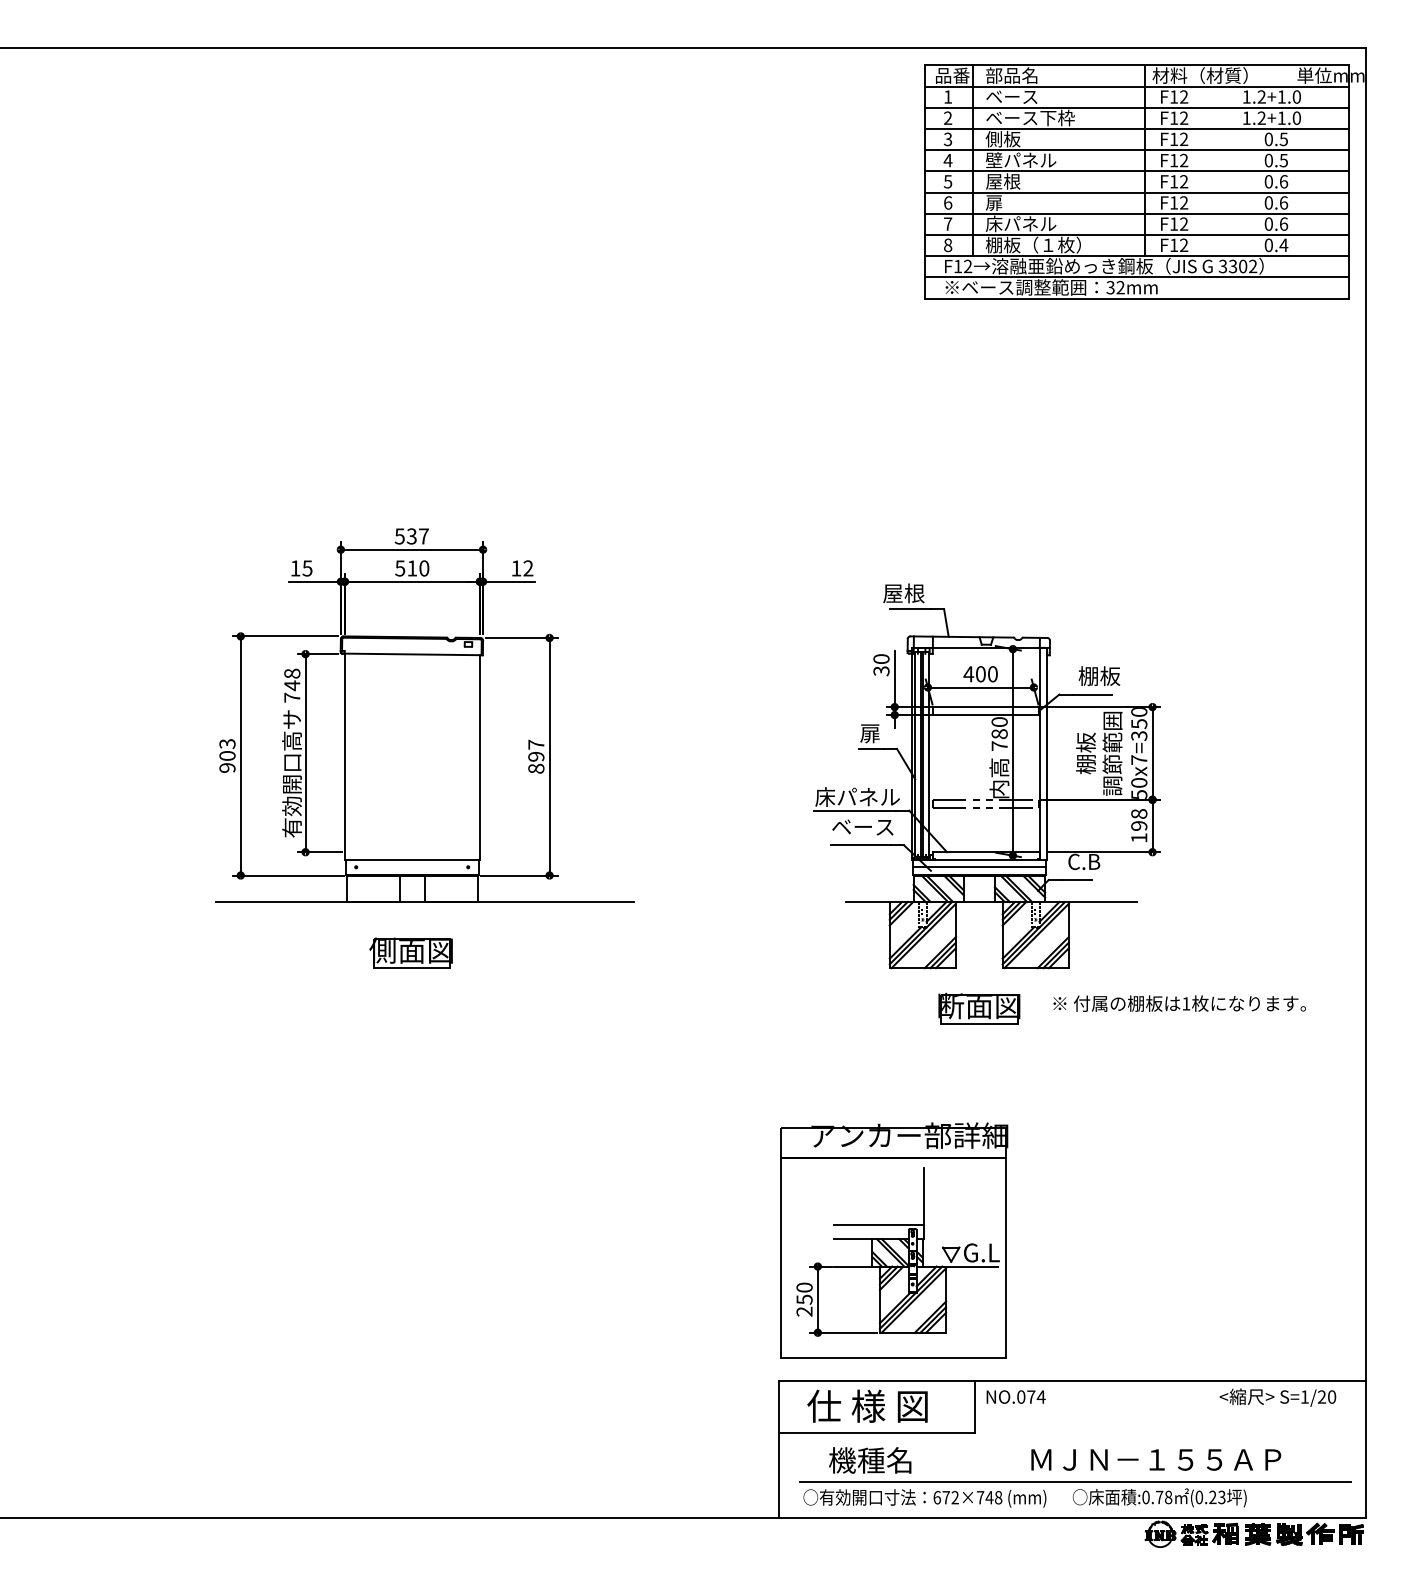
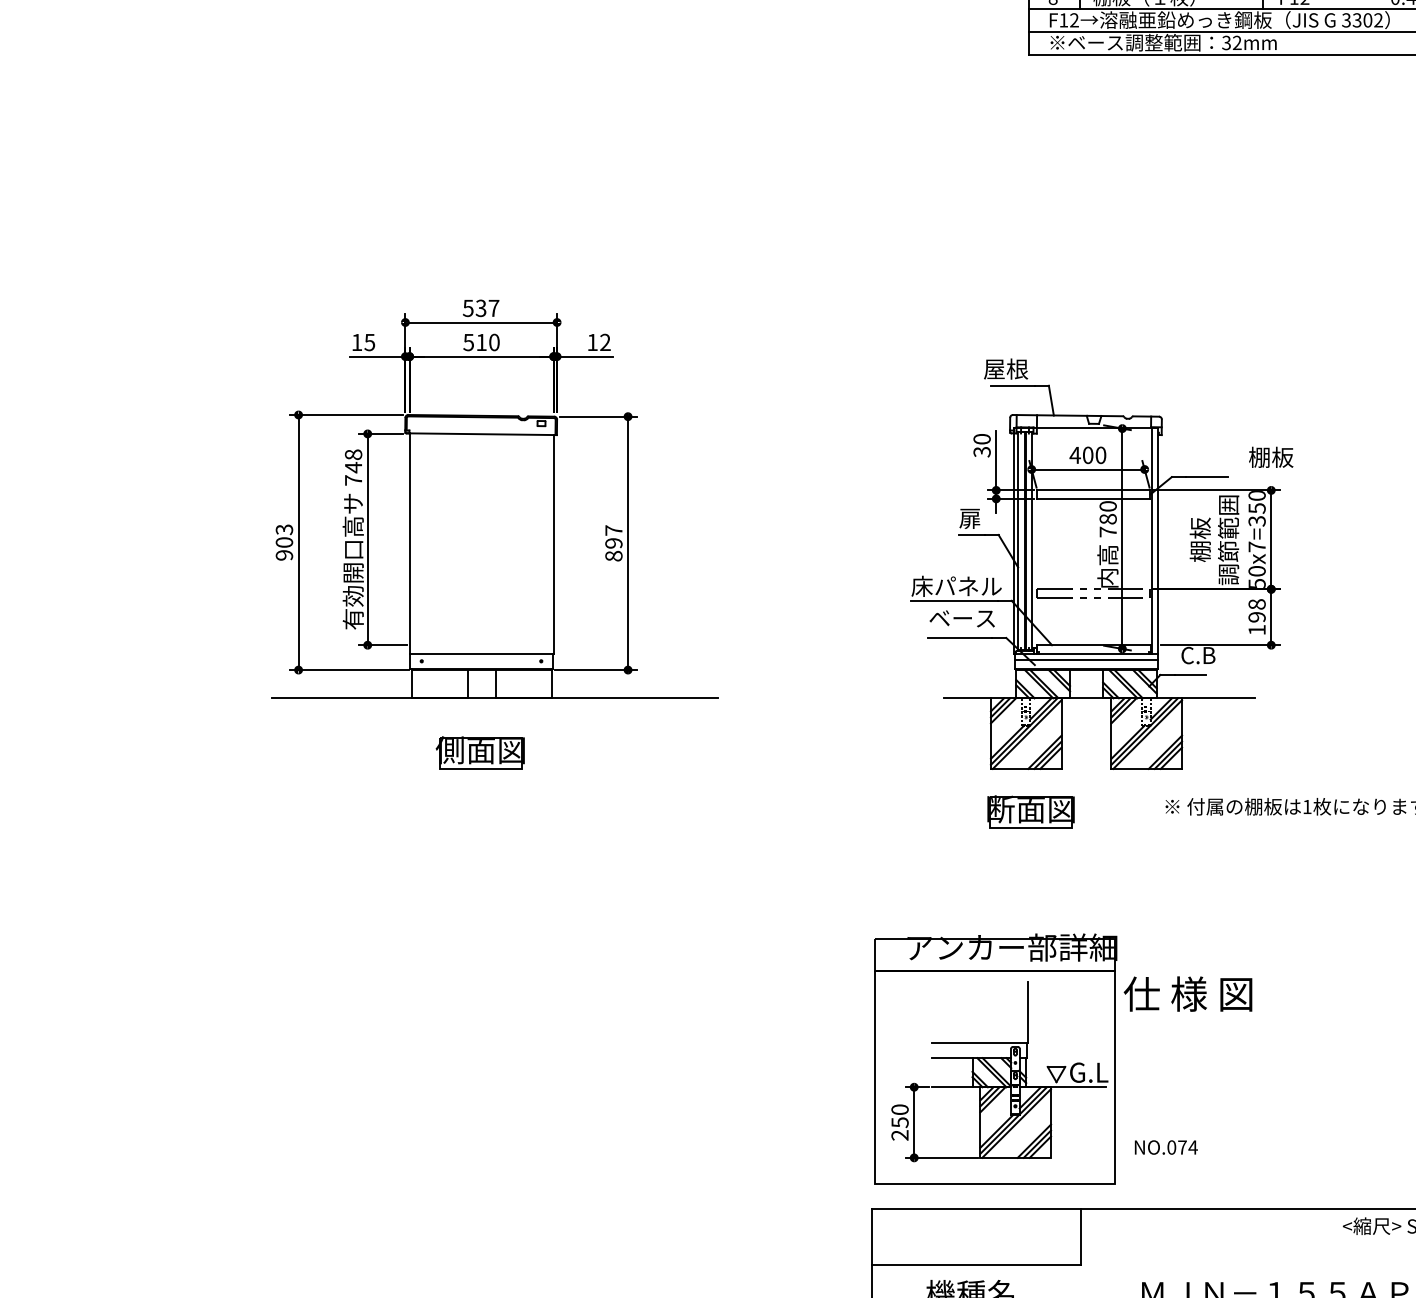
text: (1099, 675) -> (1271, 456), moved
part: (979, 1008) -> (1031, 811), moved
text: (1015, 1396) -> (1165, 1146), moved
text: (867, 1405) -> (1188, 993), moved

